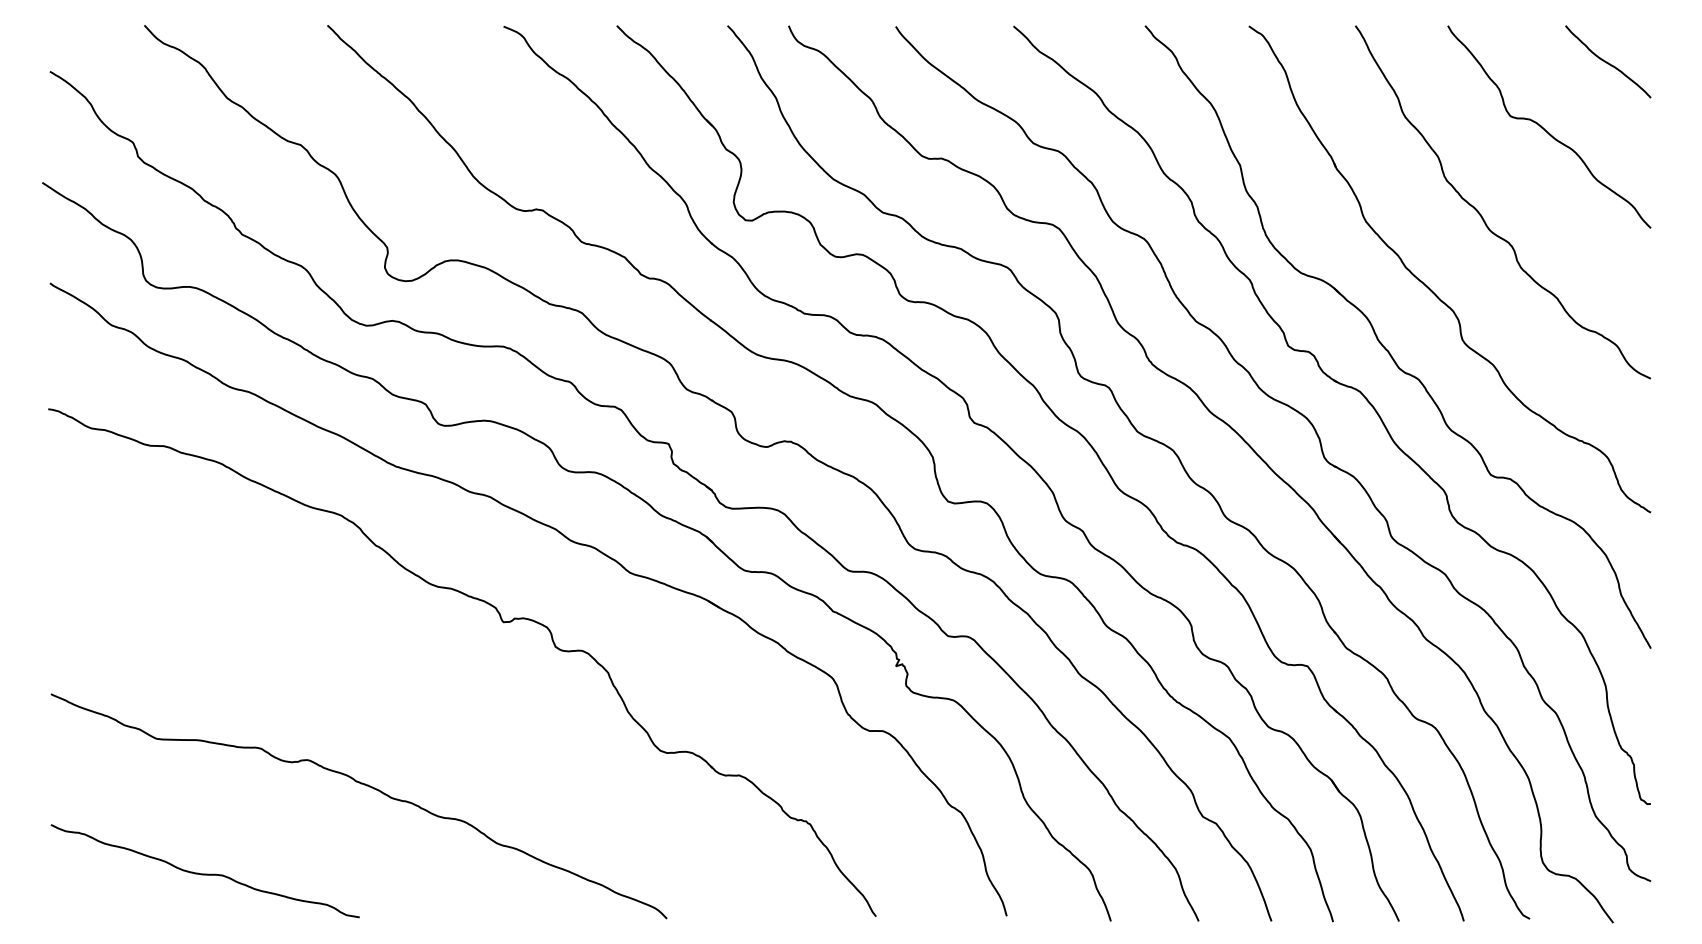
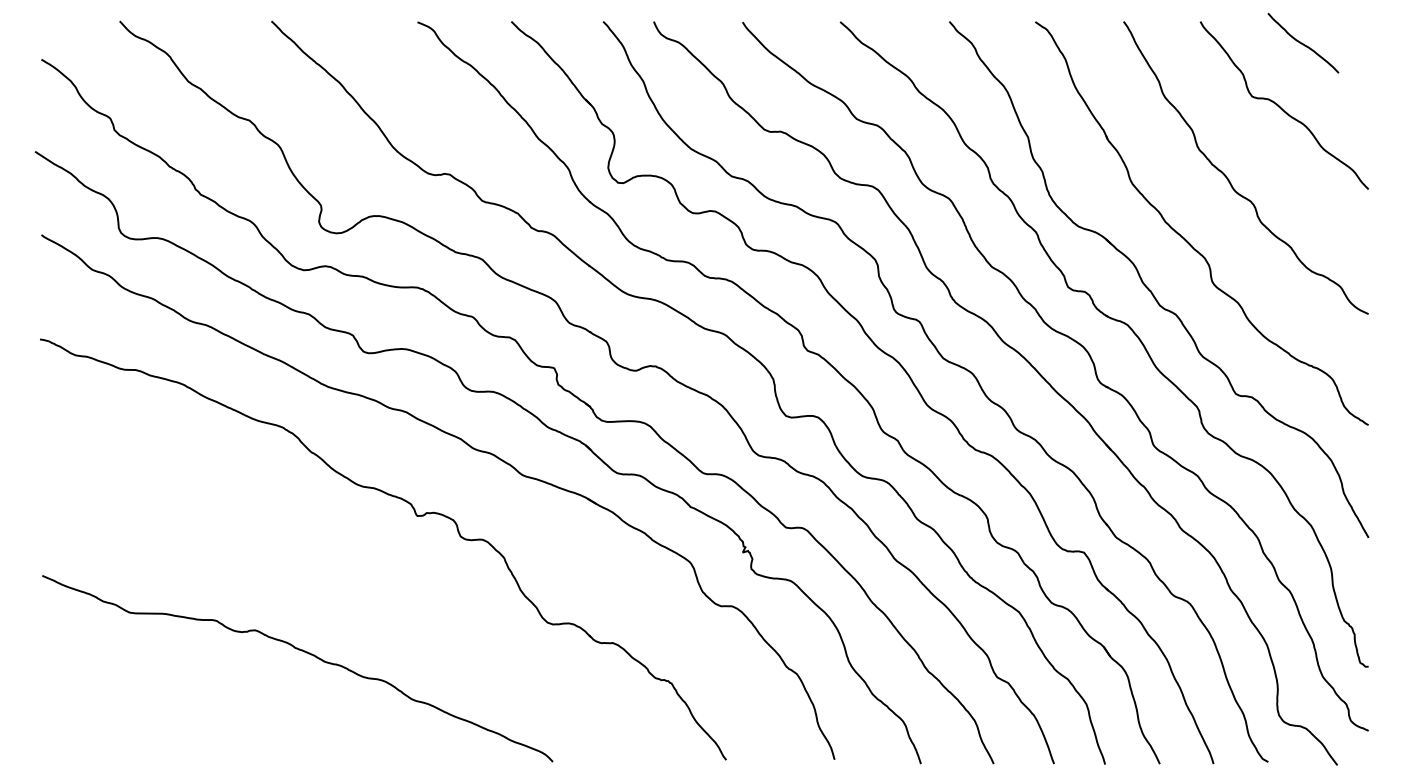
curve: (1607, 61) -> (1302, 42), moved
curve: (204, 873) -> (169, 724), removed

